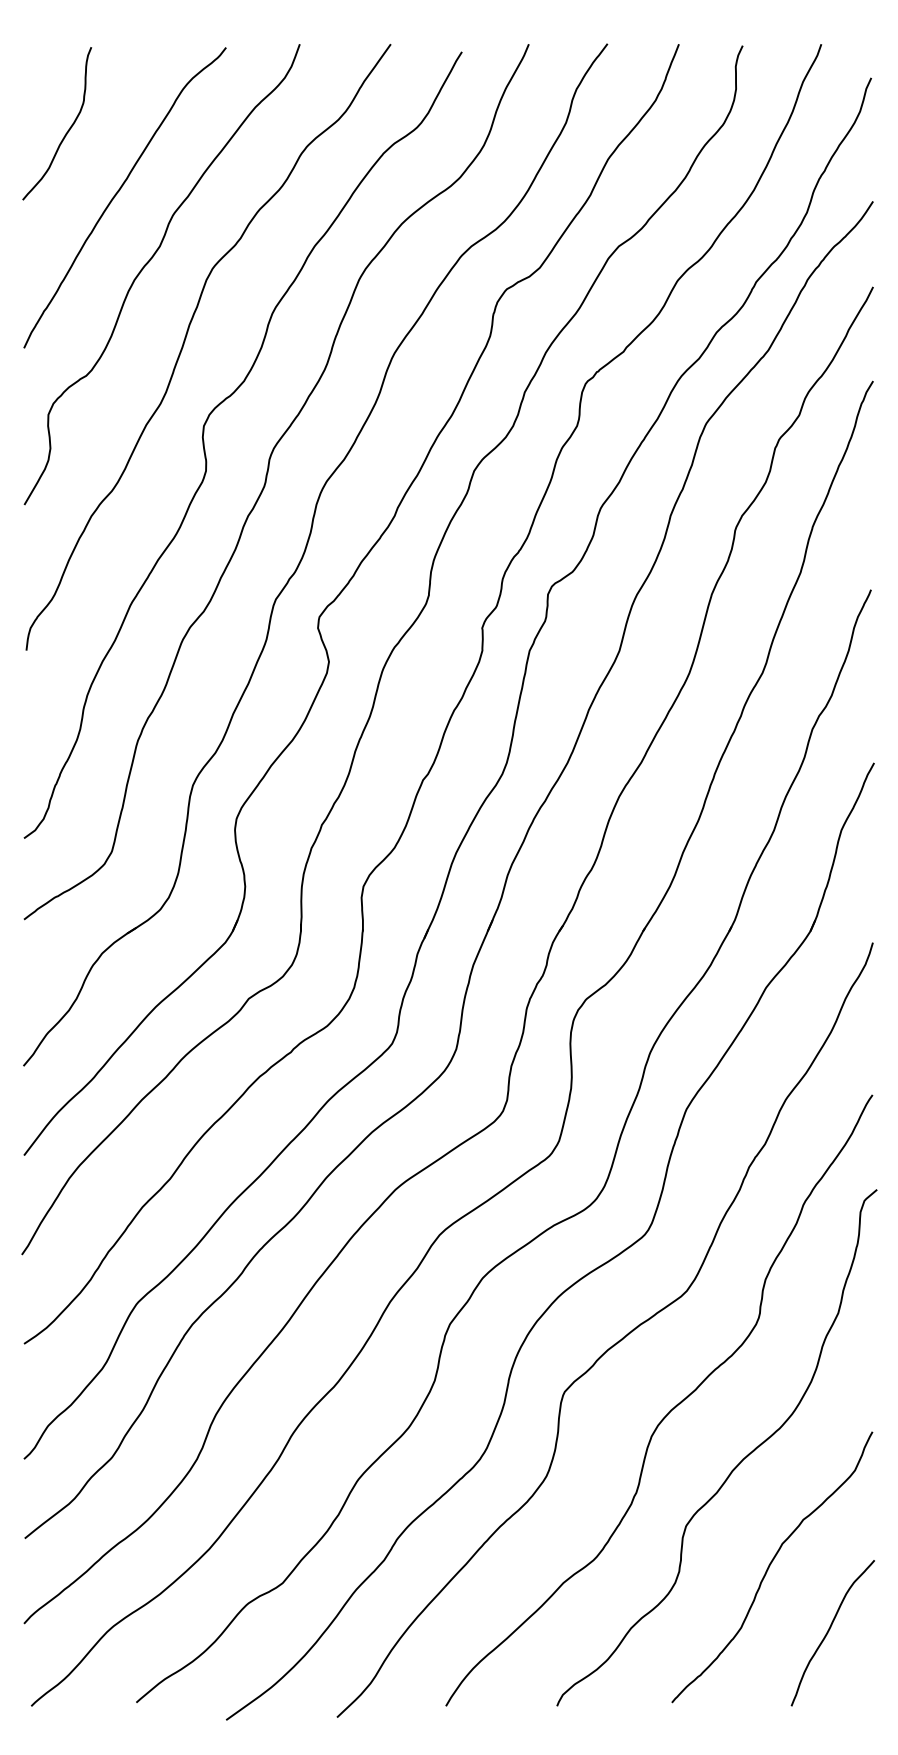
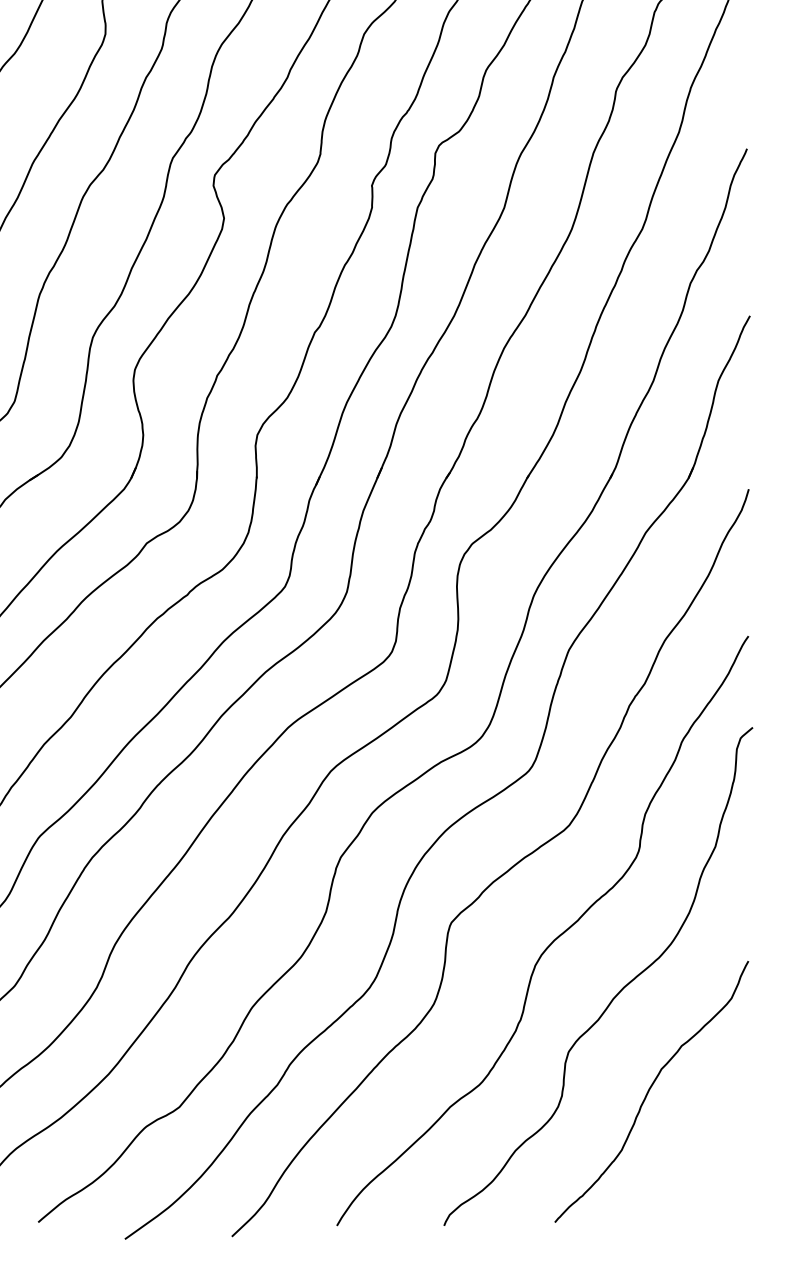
curve: (829, 1631) -> (706, 1153), removed

